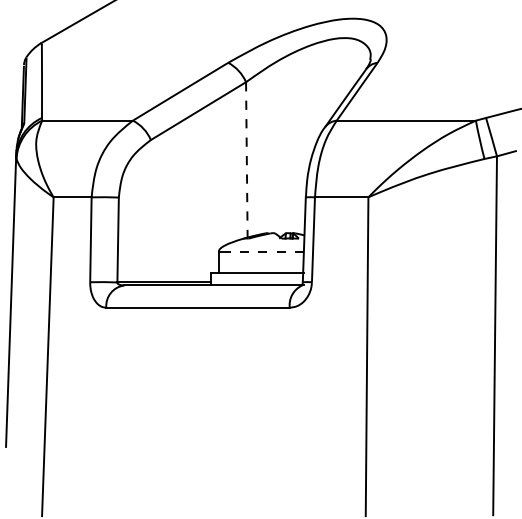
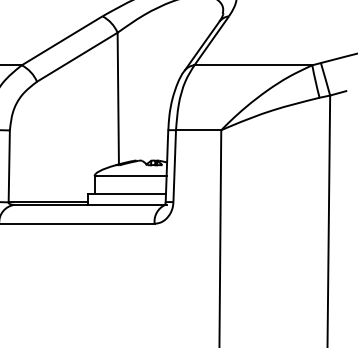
line: (246, 159) -> (117, 98), dashed -> solid
line: (262, 251) -> (131, 176), dashed -> solid

